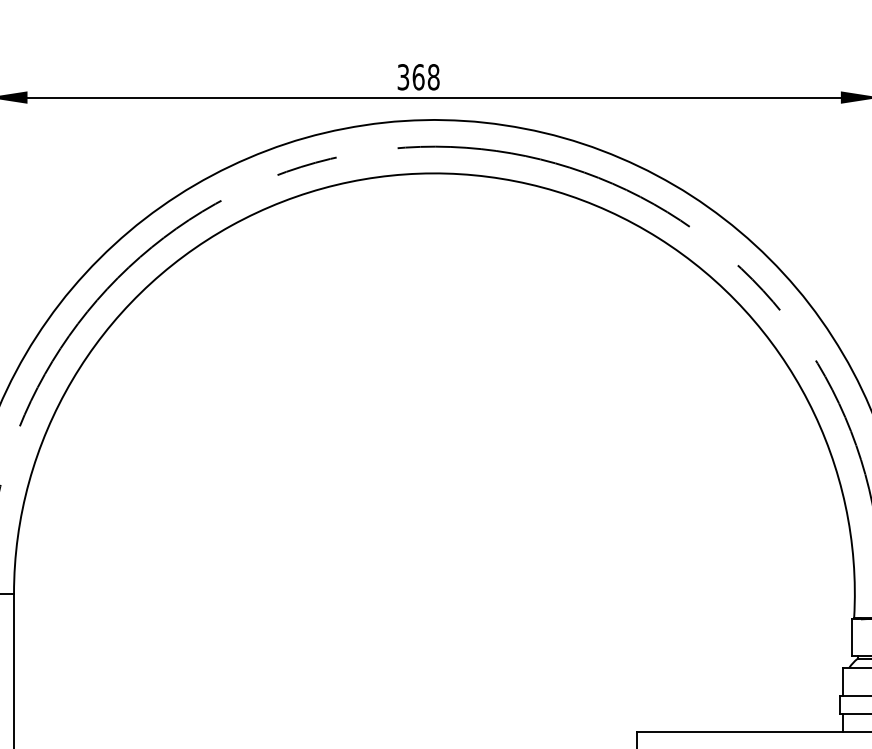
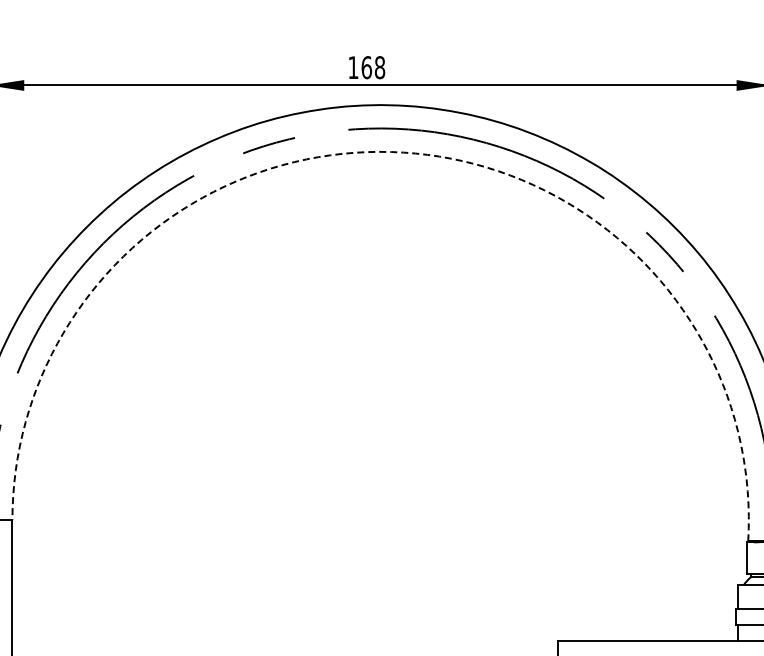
text: (403, 77) -> (353, 67), 368 -> 168
arc: (446, 174) -> (391, 152), solid -> dashed

